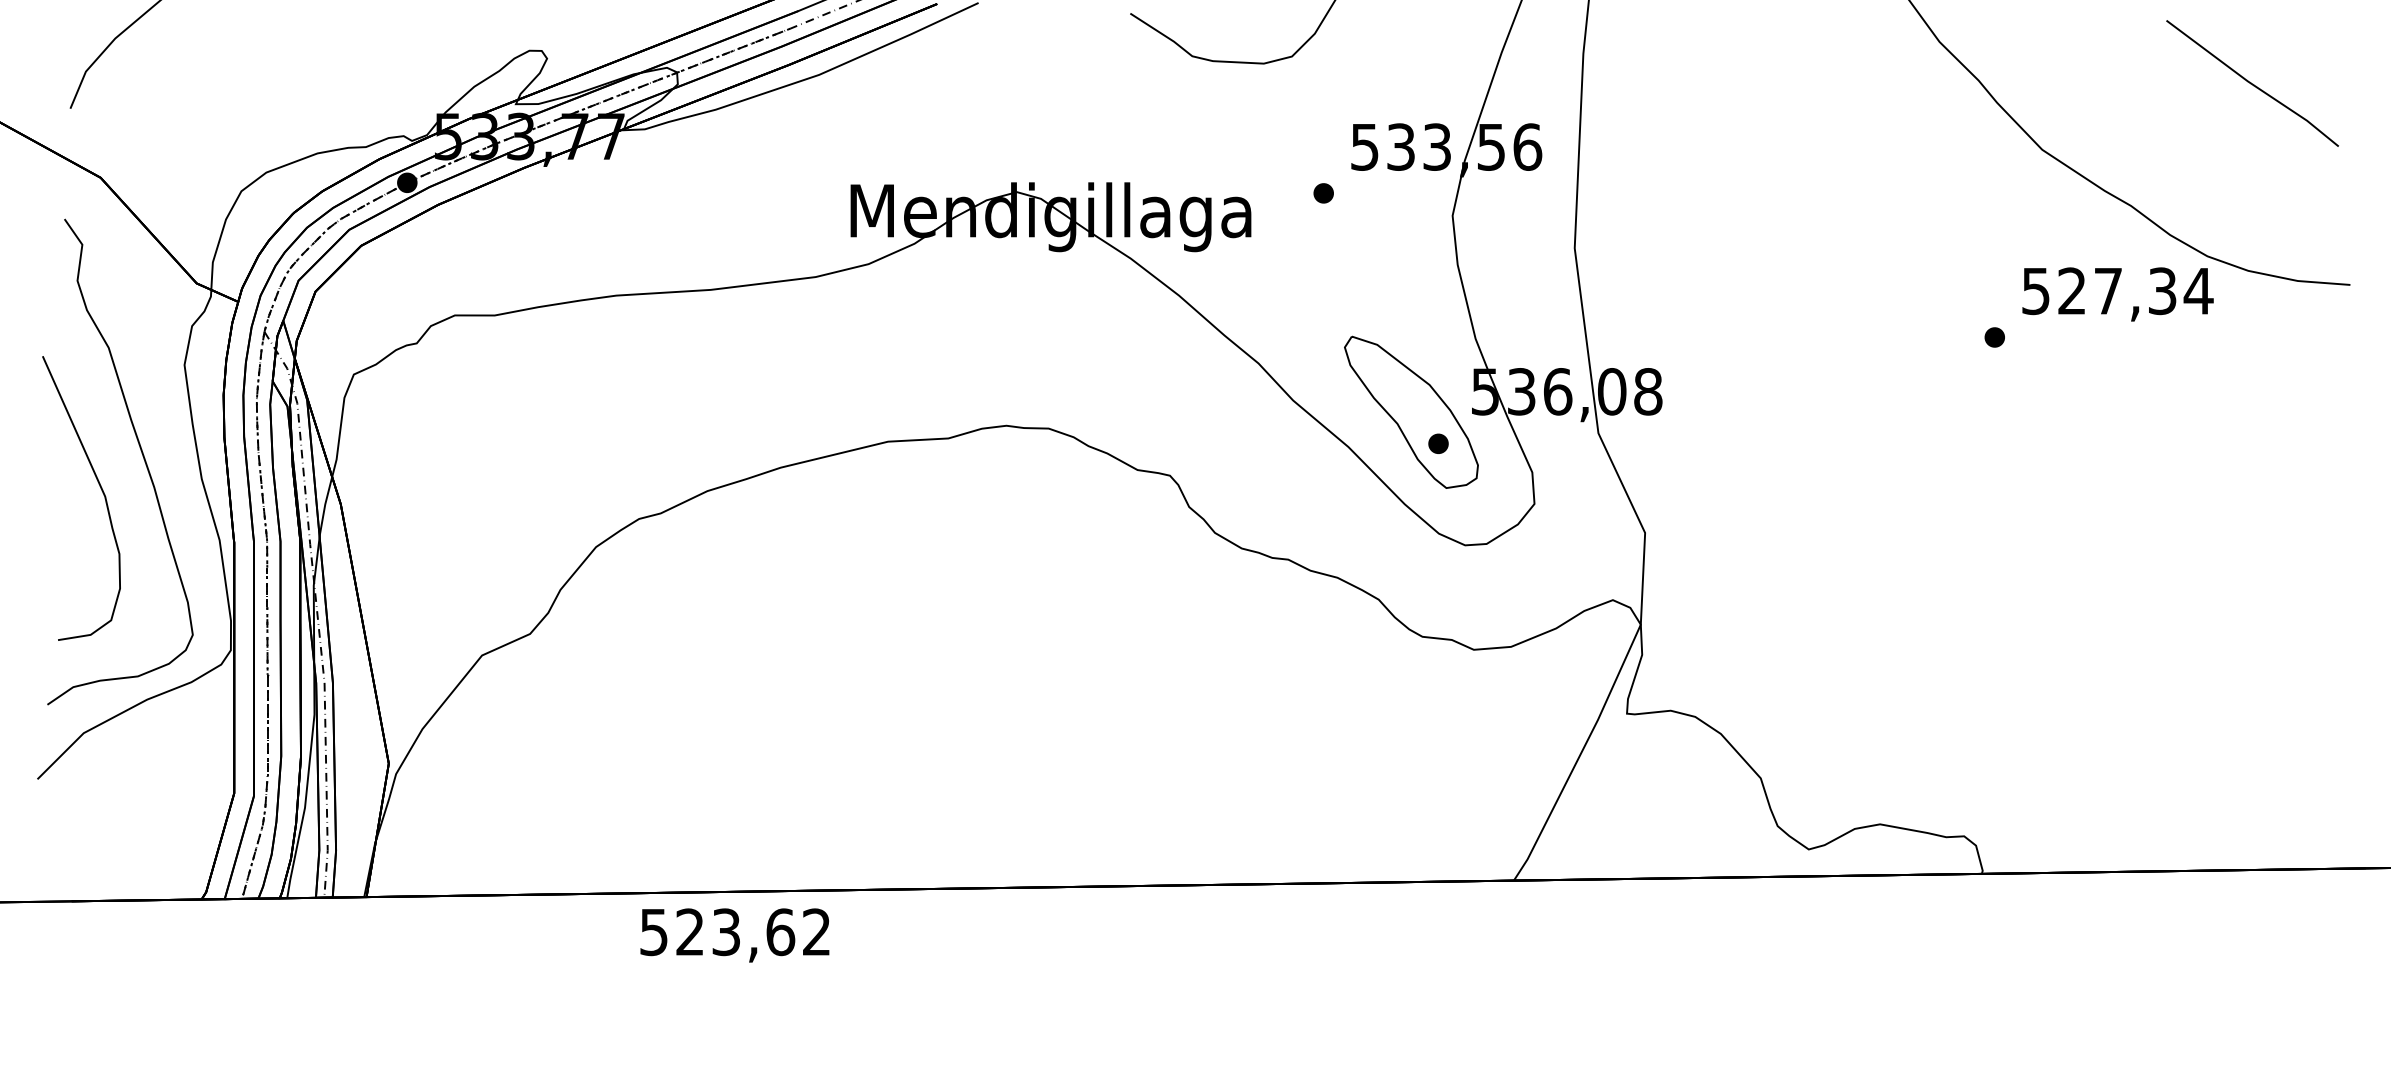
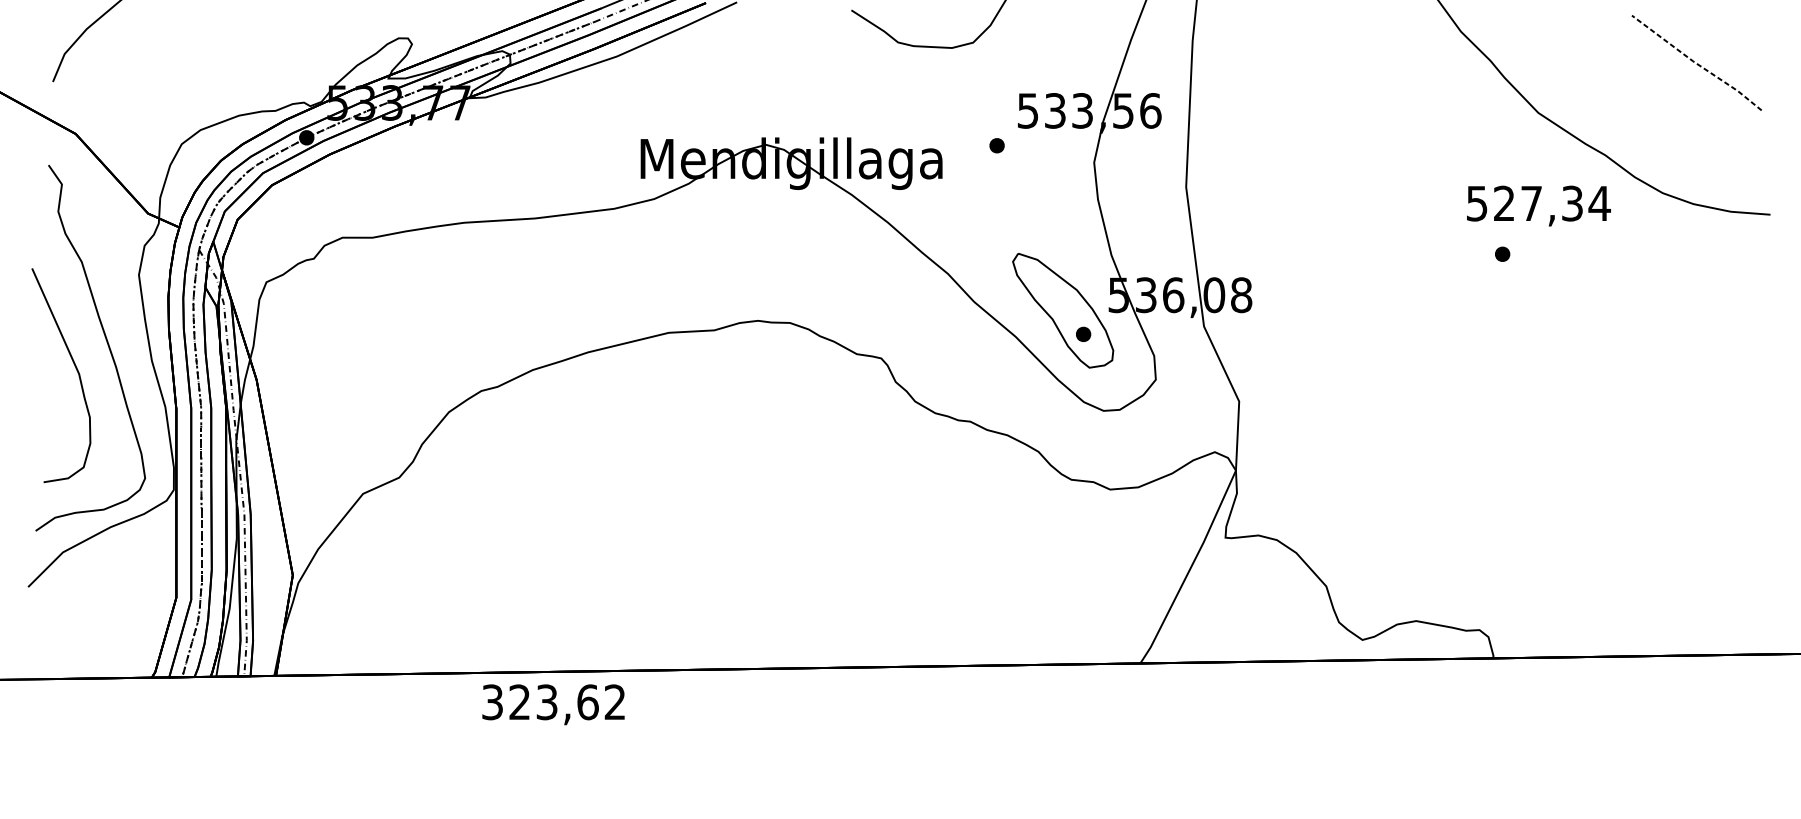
line: (2251, 84) -> (1695, 63), solid -> dashed
text: (2117, 294) -> (1538, 206), moved
text: (653, 931) -> (492, 701), 523,62 -> 323,62

